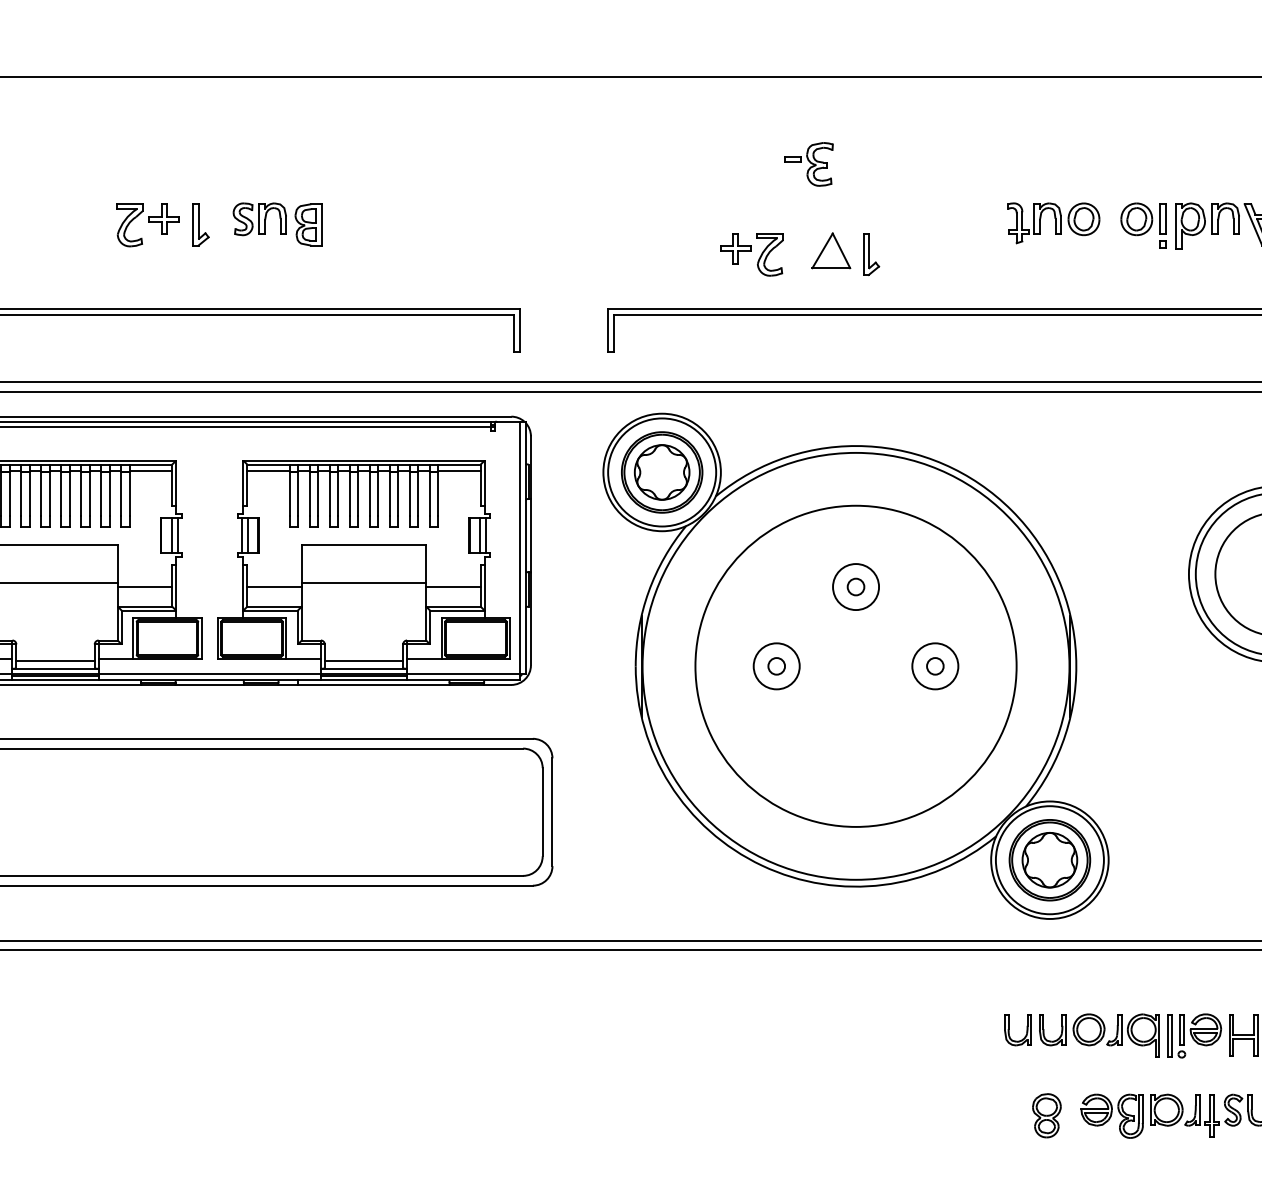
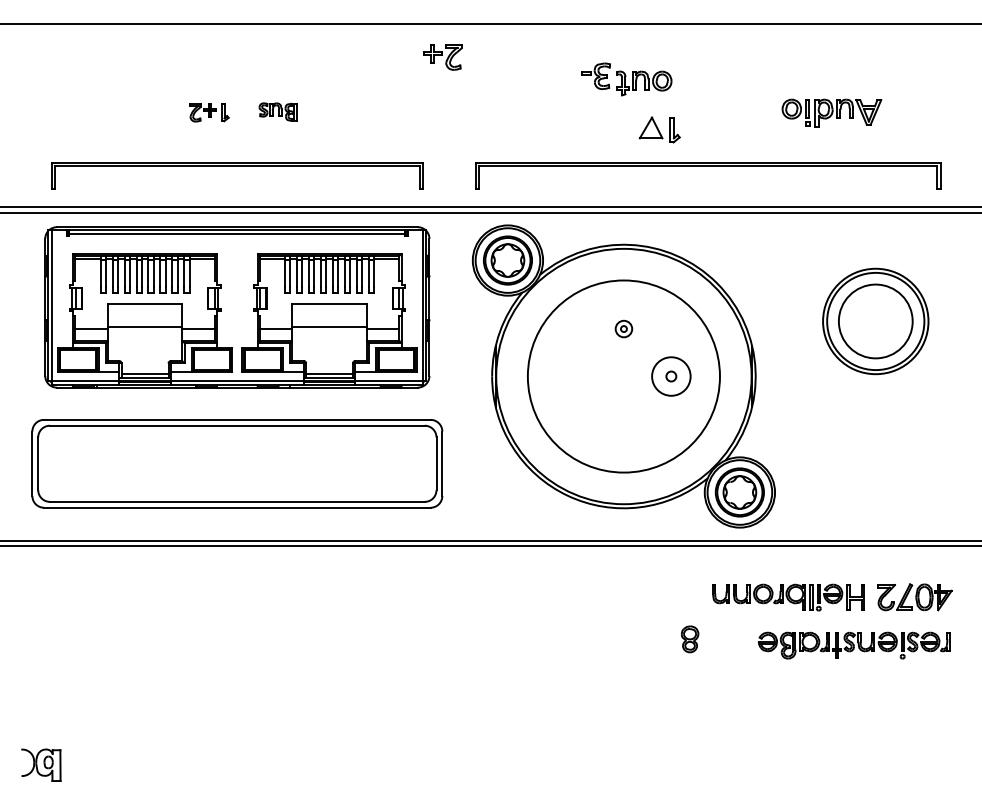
part: (276, 223) -> (277, 111), size x0.7
part: (1054, 223) -> (644, 83), moved
part: (163, 224) -> (209, 112), size x0.7
part: (845, 253) -> (659, 129), moved
part: (751, 255) -> (442, 57), moved
part: (855, 586) -> (623, 328), size x0.6
part: (776, 666) -> (576, 376), removed
circle: (935, 666) -> (671, 376), size x1.4
part: (1045, 1116) -> (689, 639), moved

